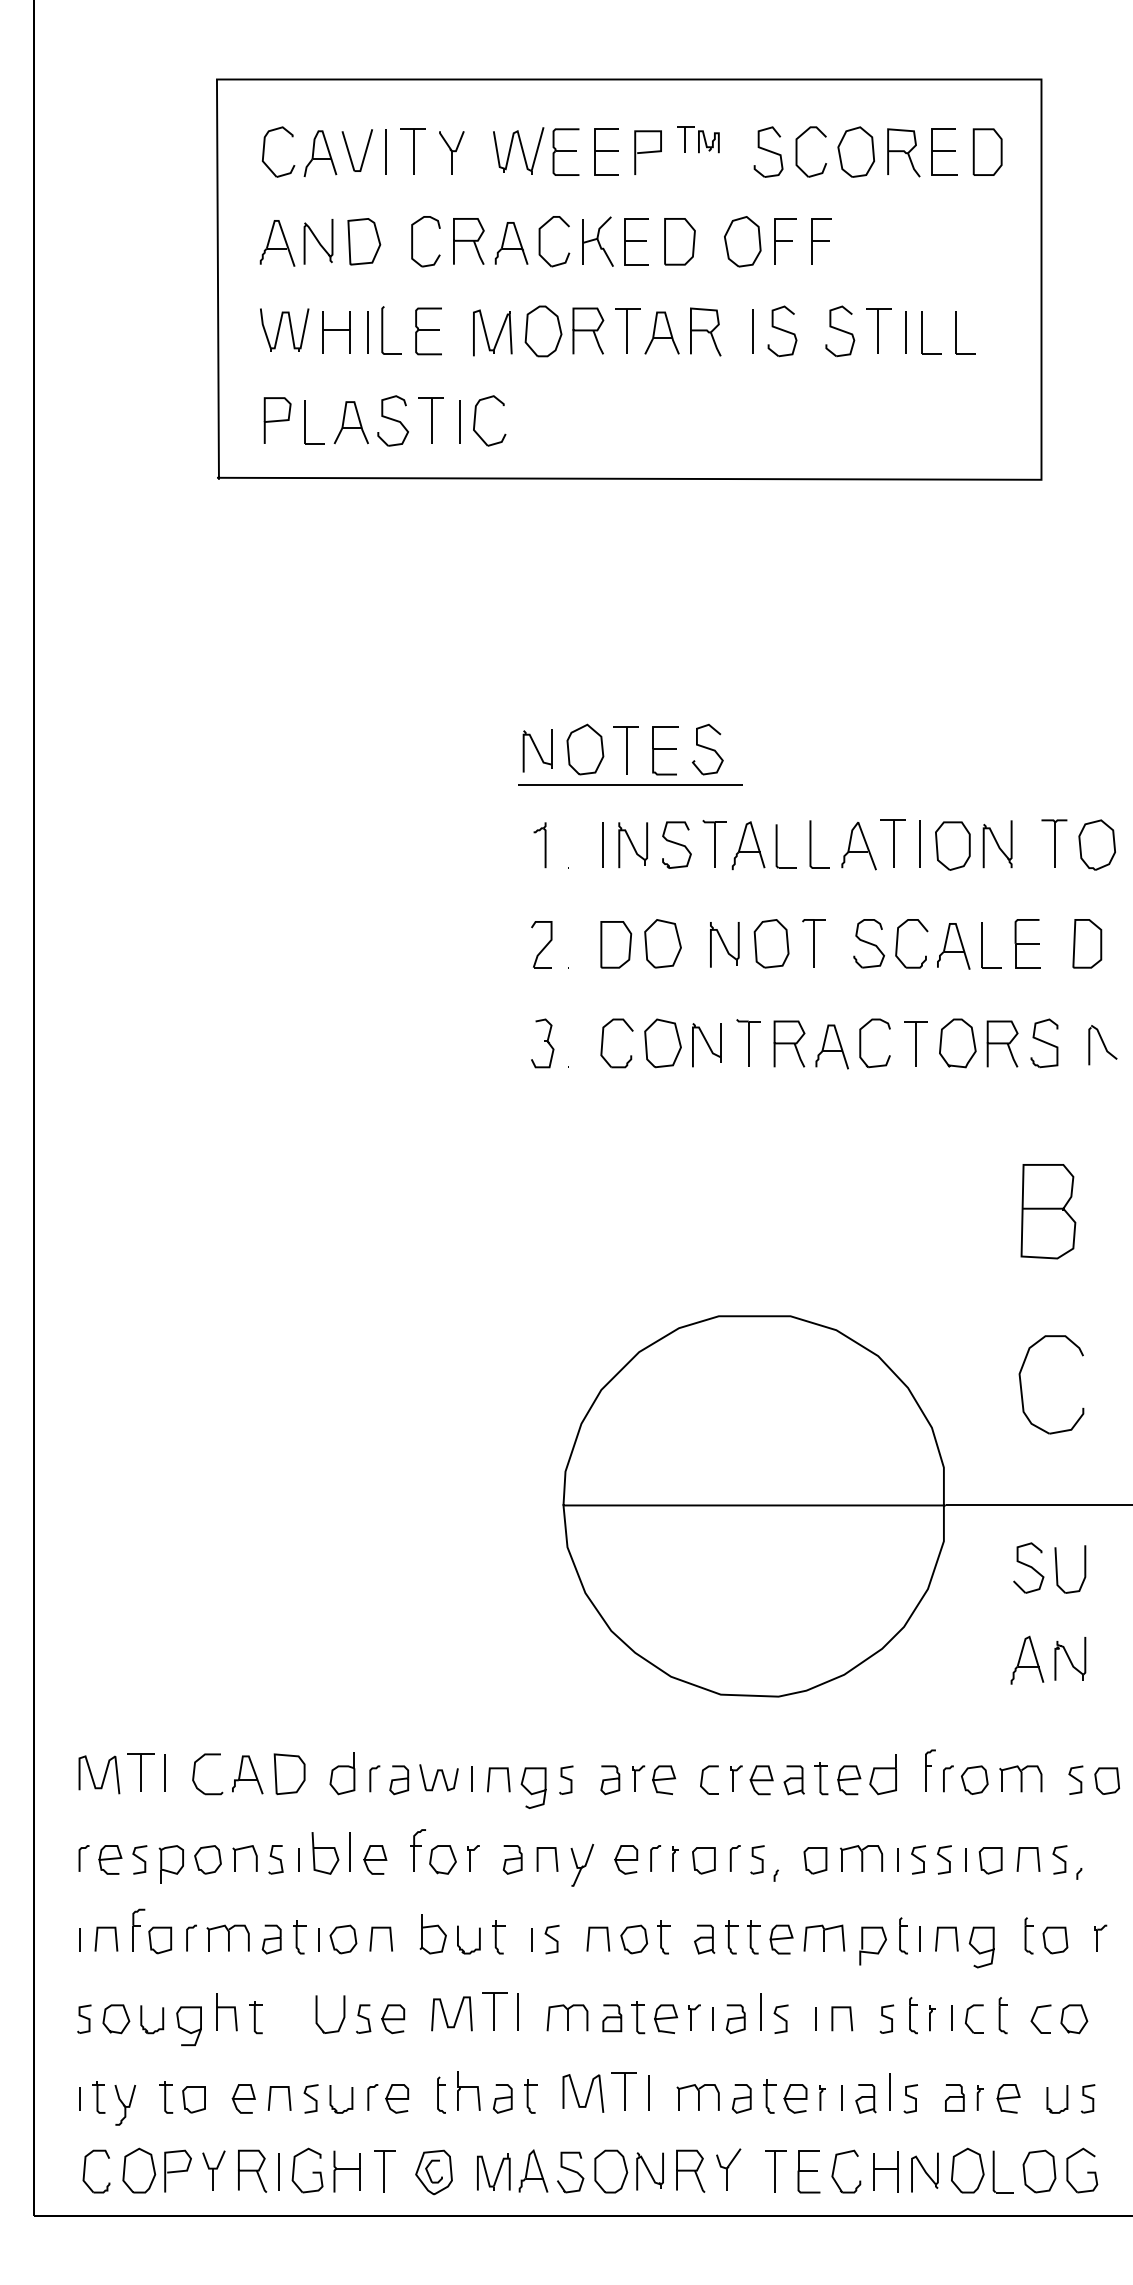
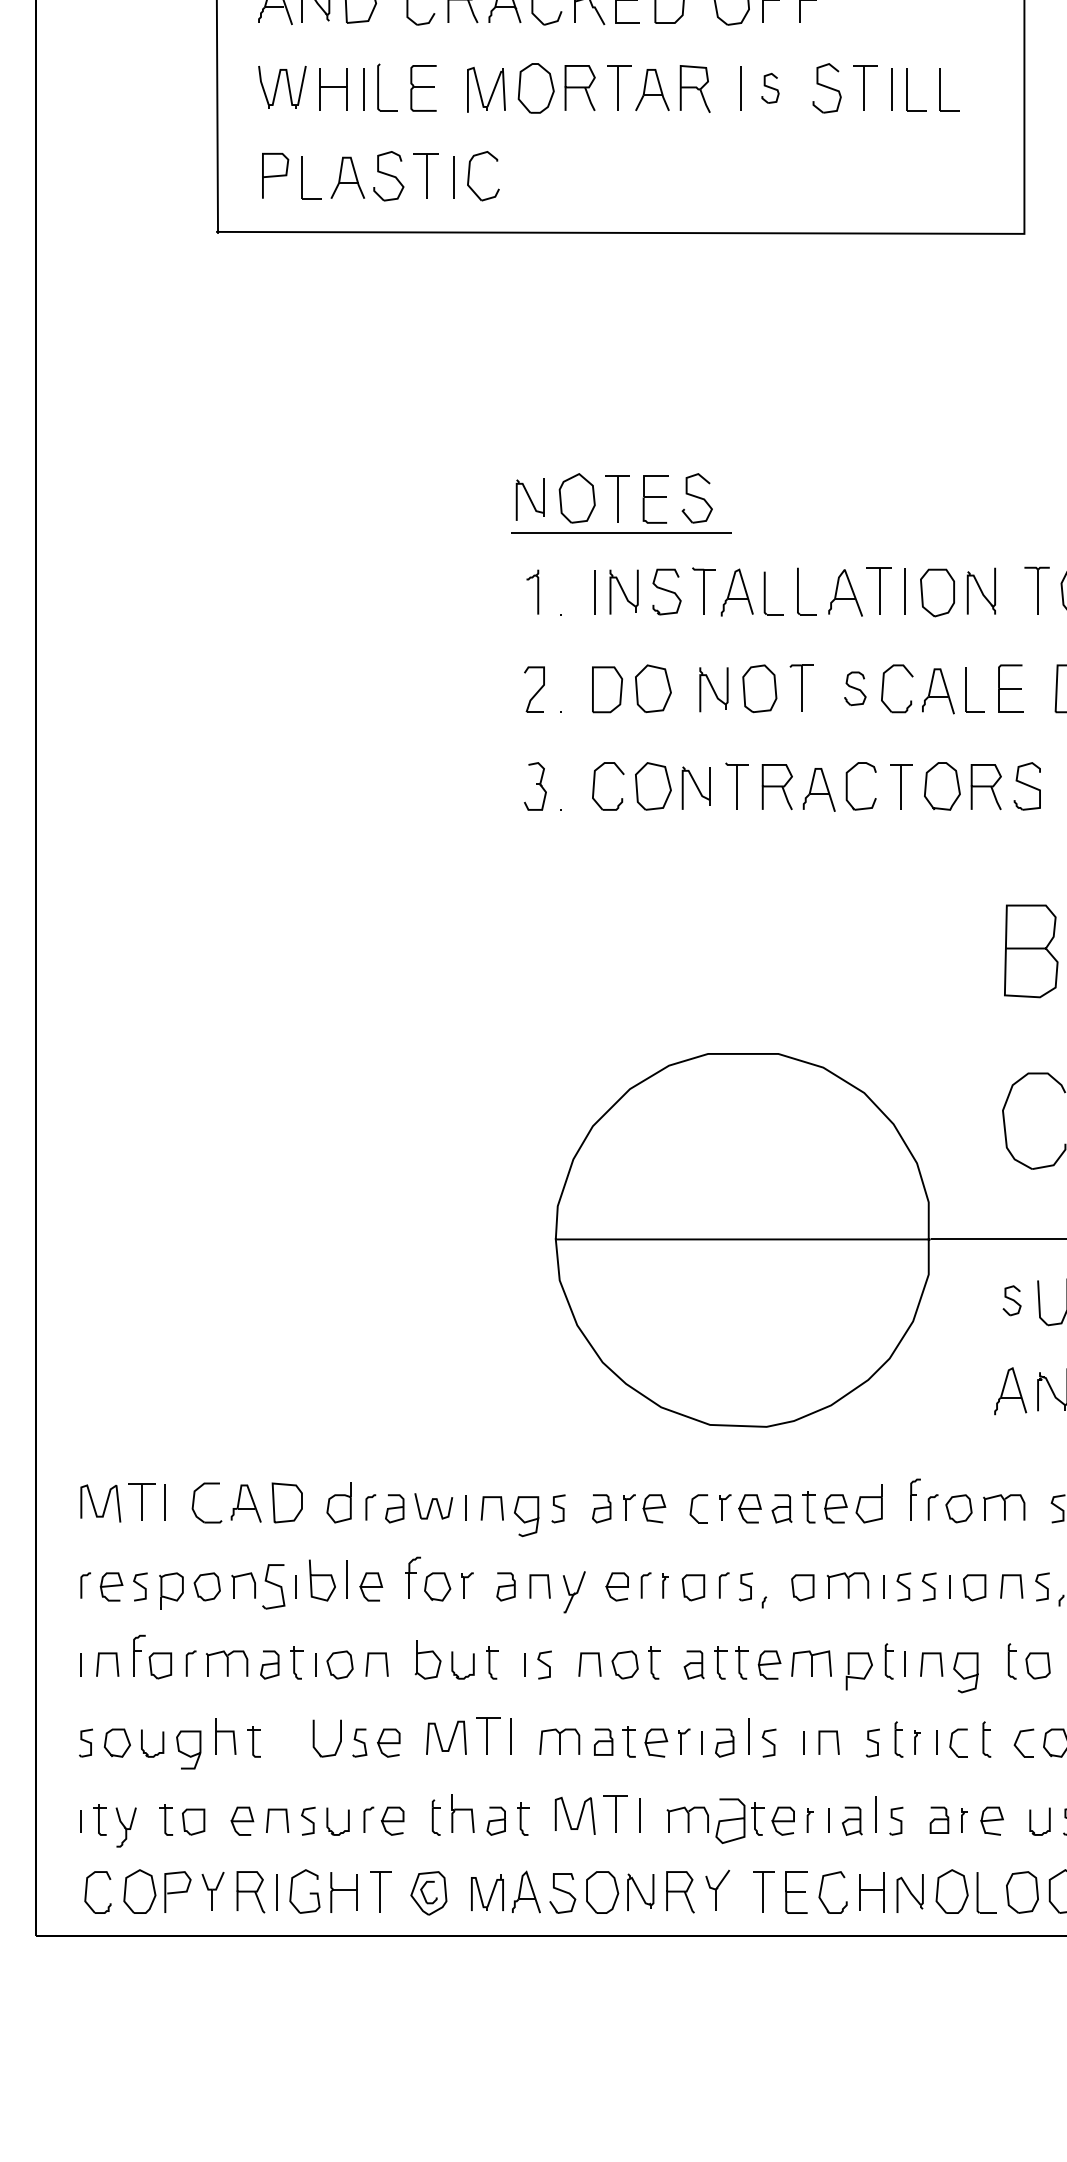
part: (782, 331) -> (770, 88), size x0.6
part: (868, 943) -> (854, 688), size x0.7
part: (1028, 1567) -> (1011, 1300), size x0.6
part: (275, 1859) -> (273, 1586), size x1.6
part: (741, 2098) -> (730, 1820), size x1.6

